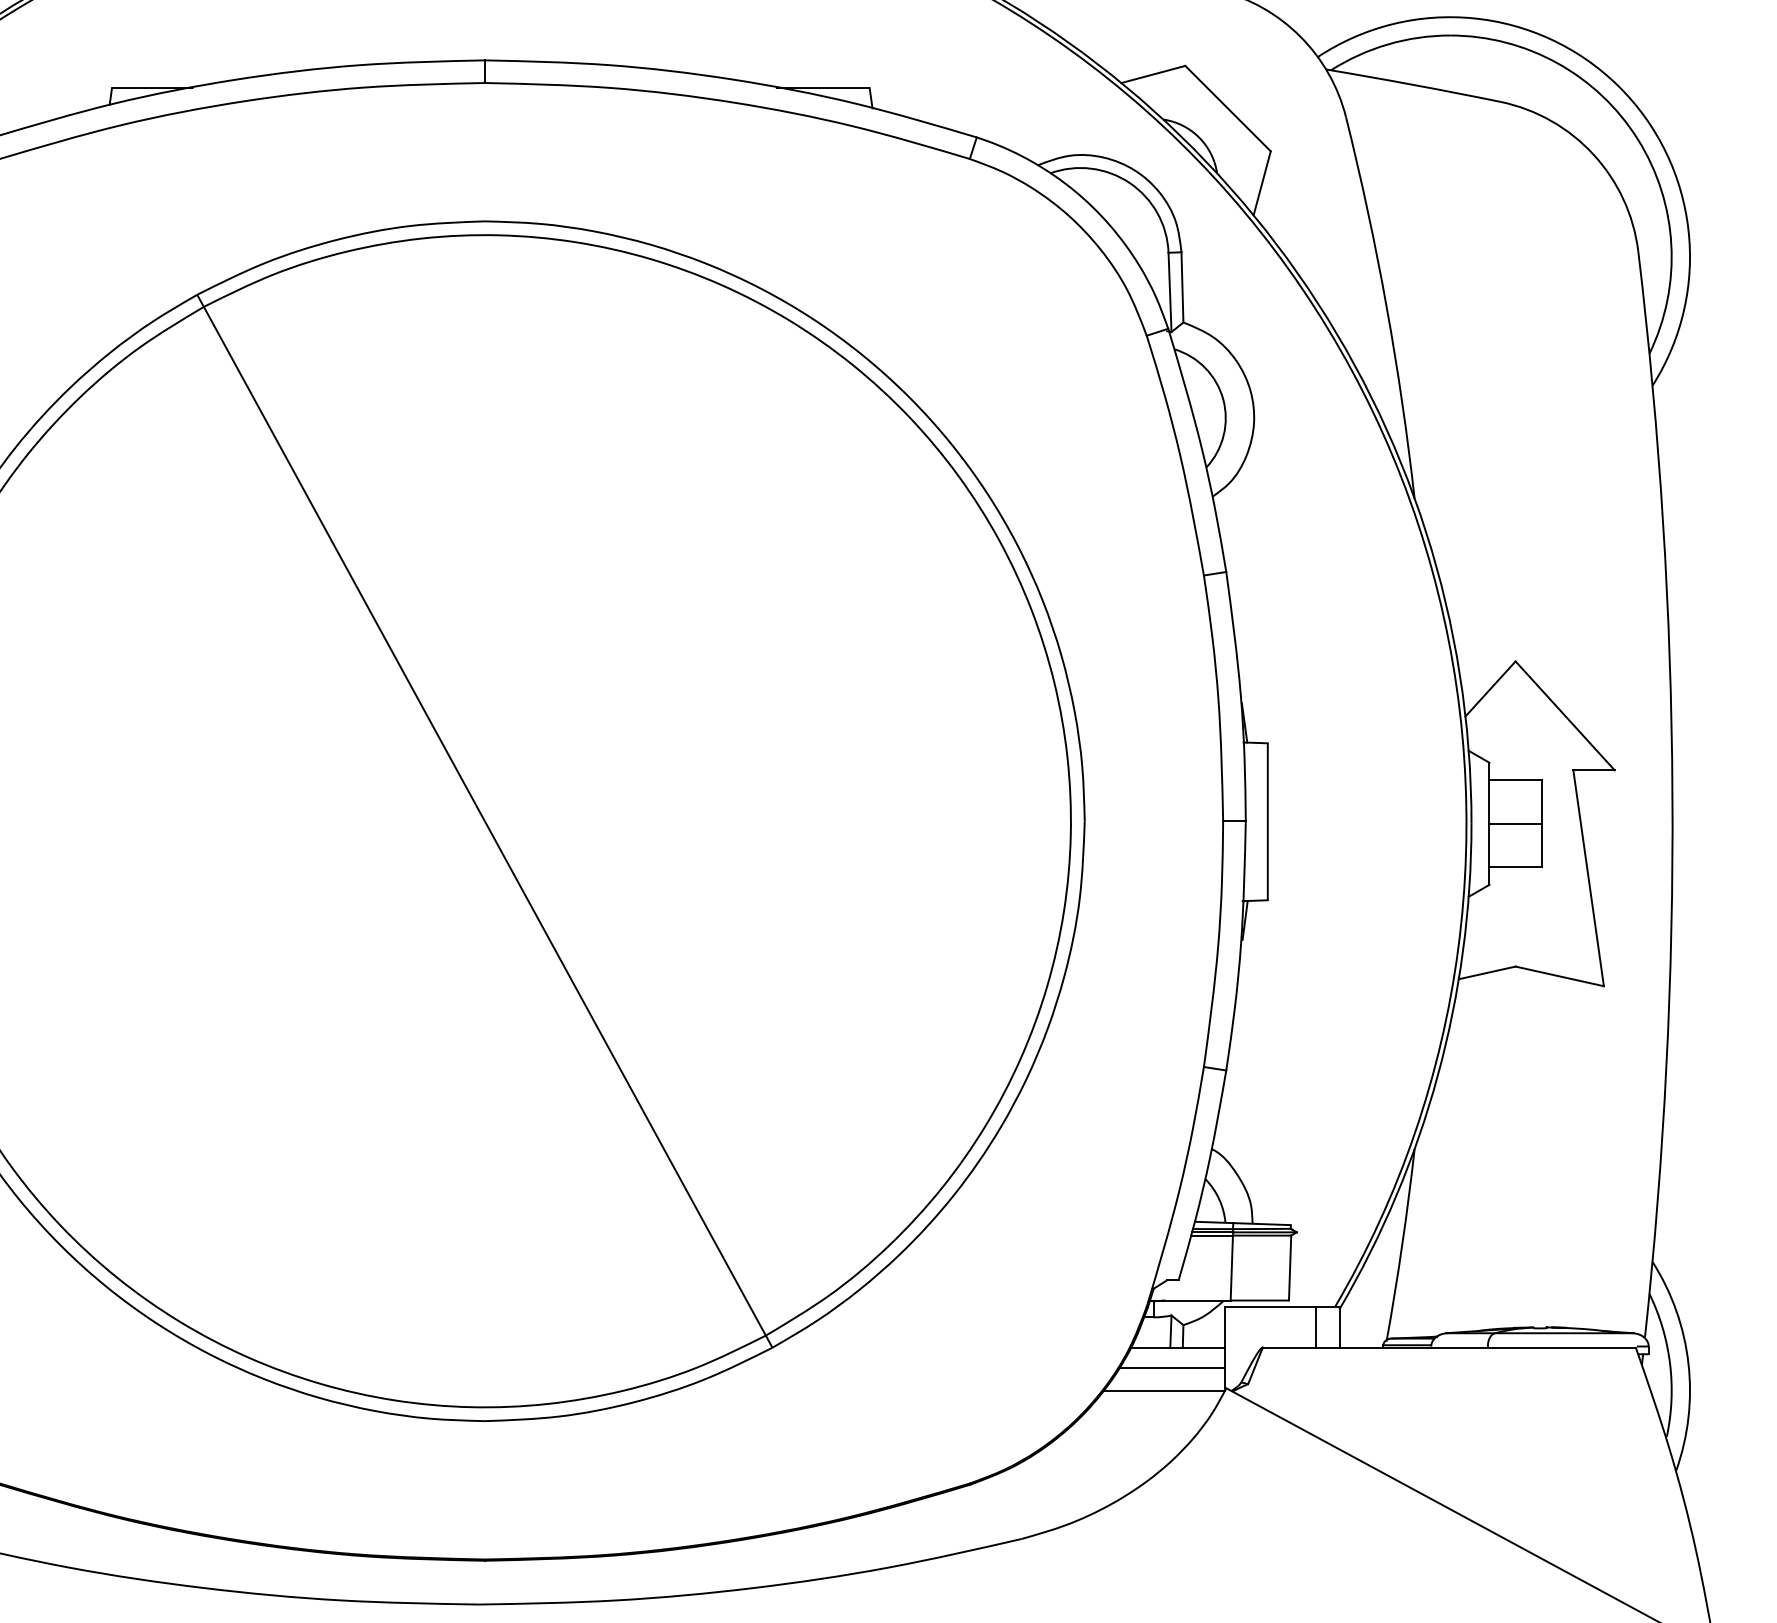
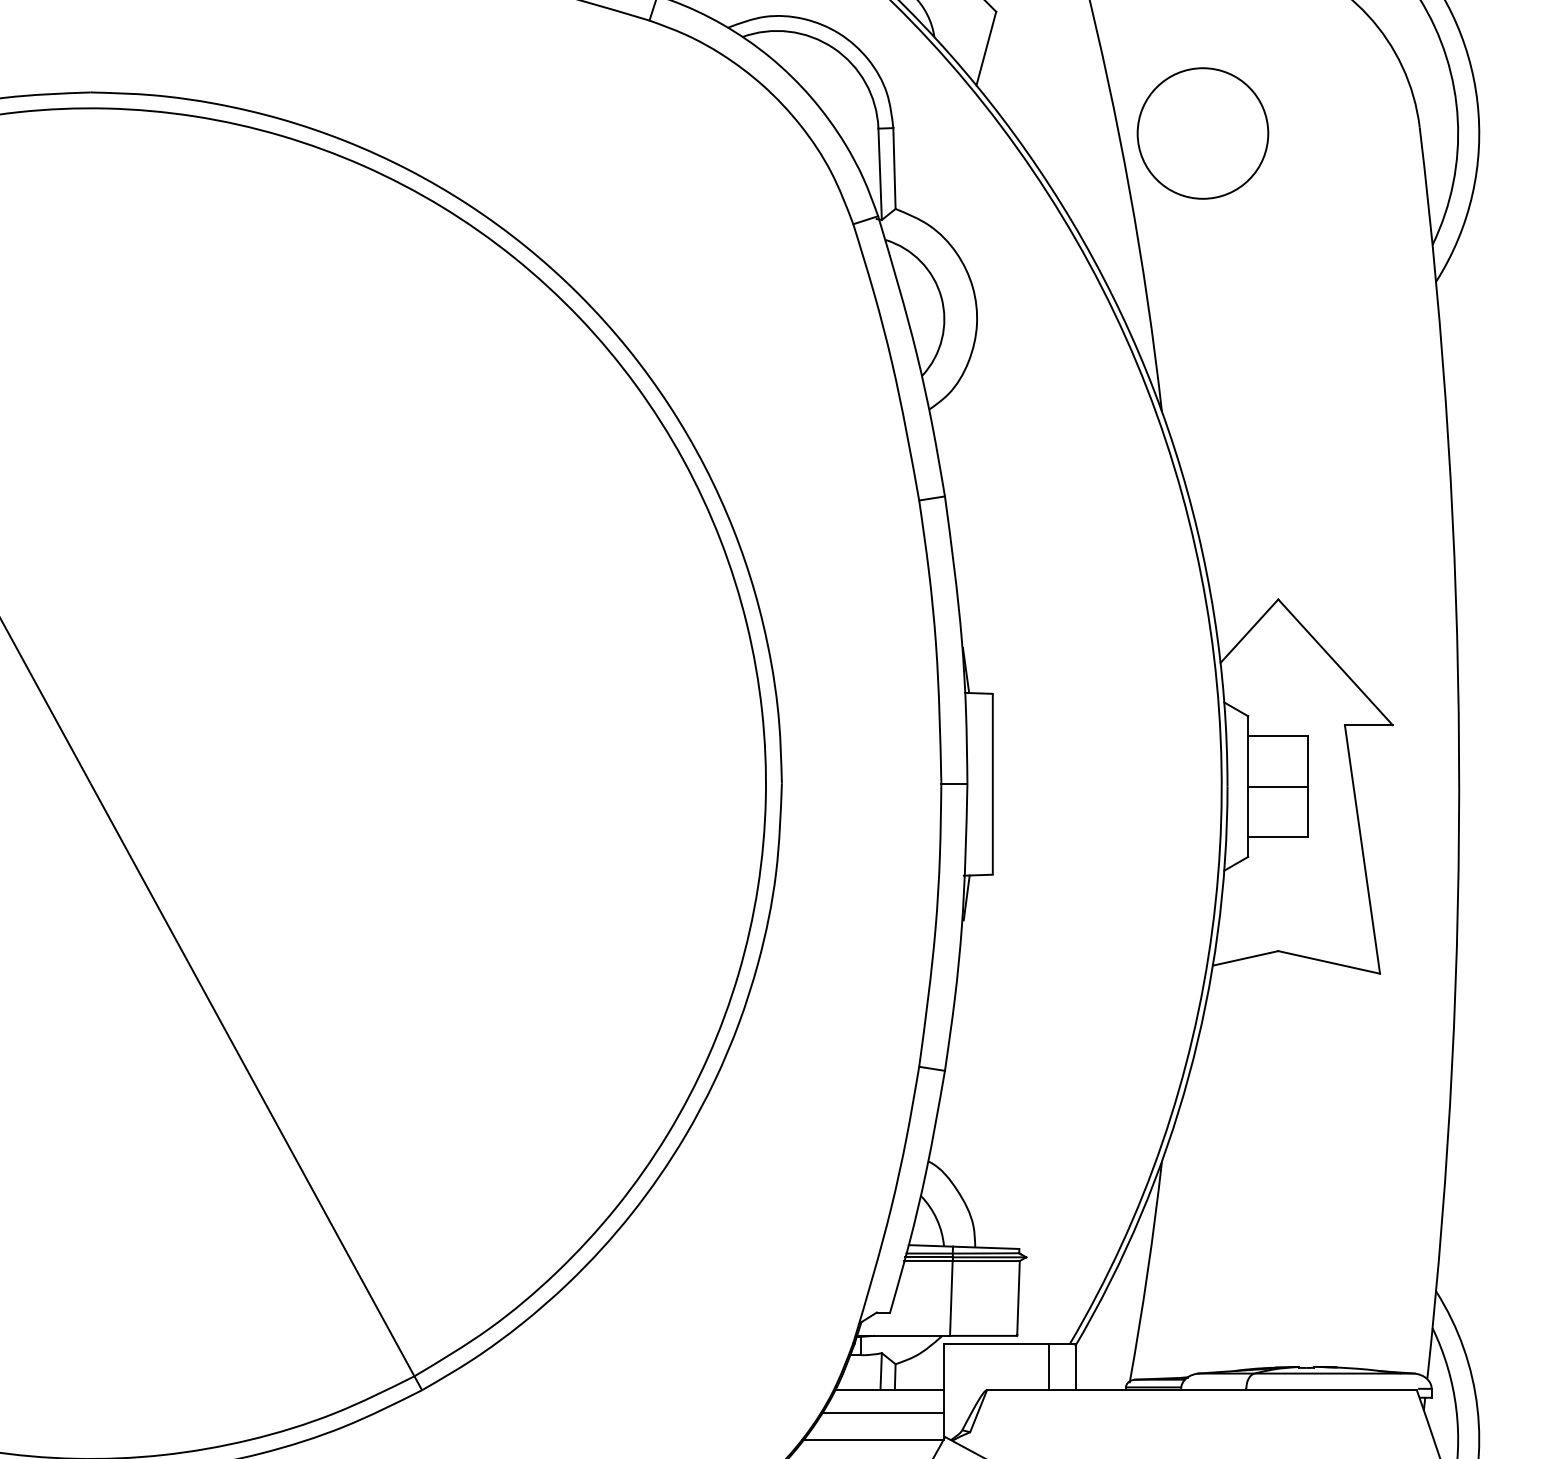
circle: (1449, 256) -> (1202, 132), added

